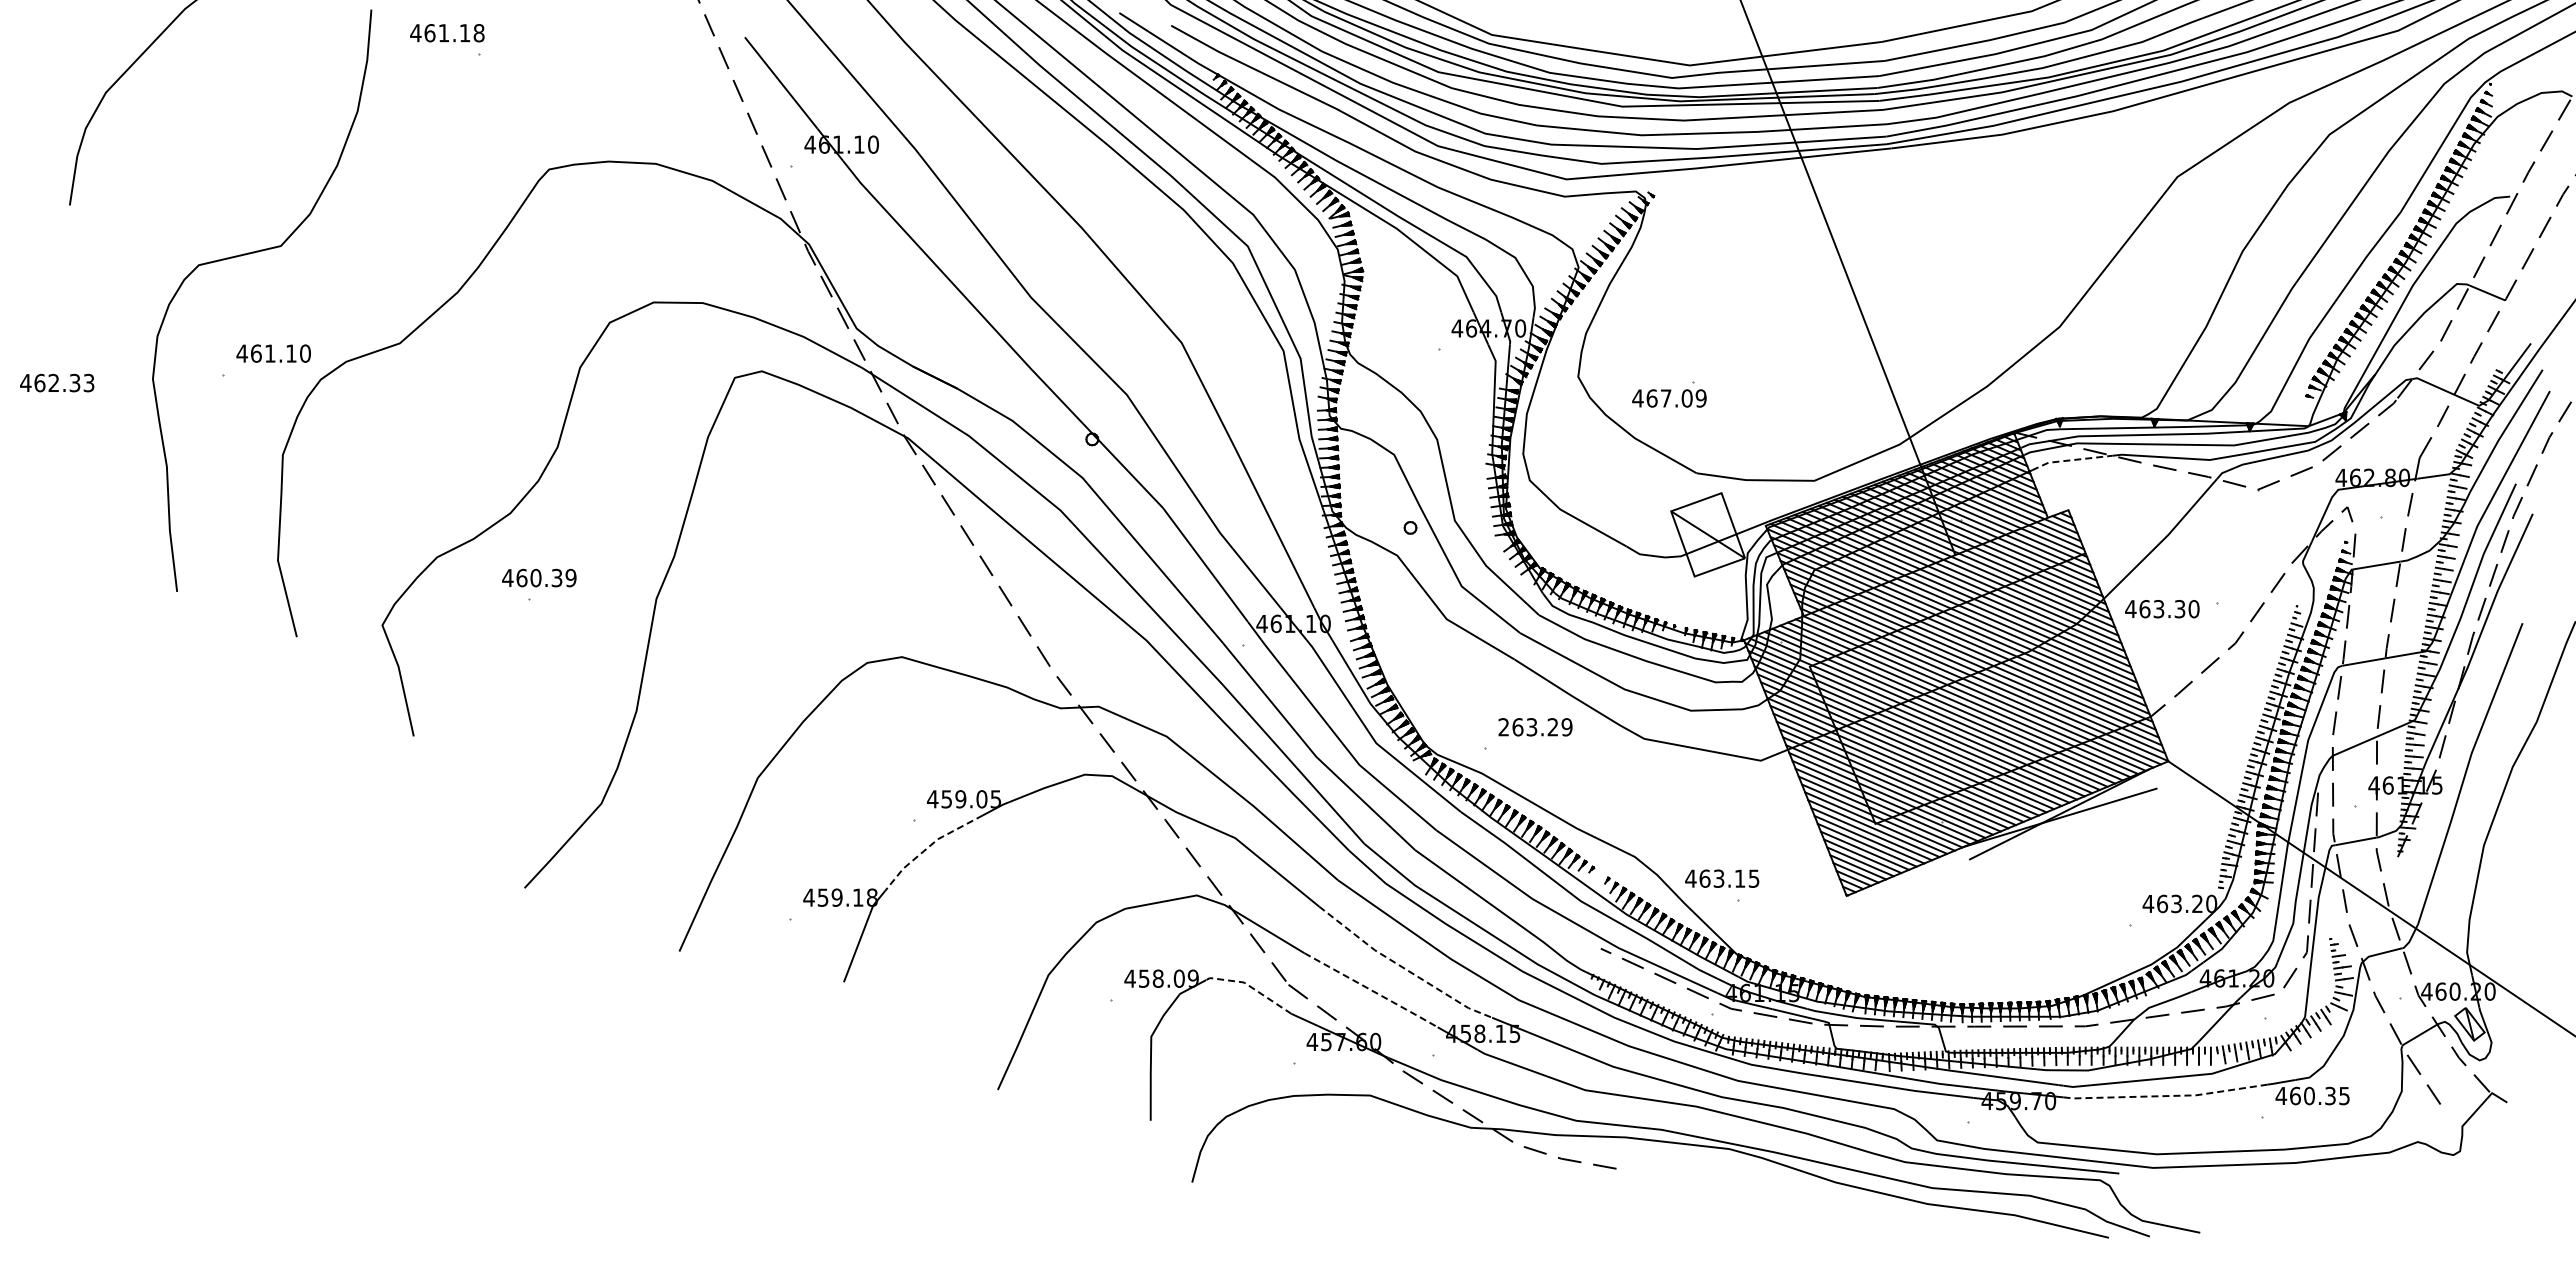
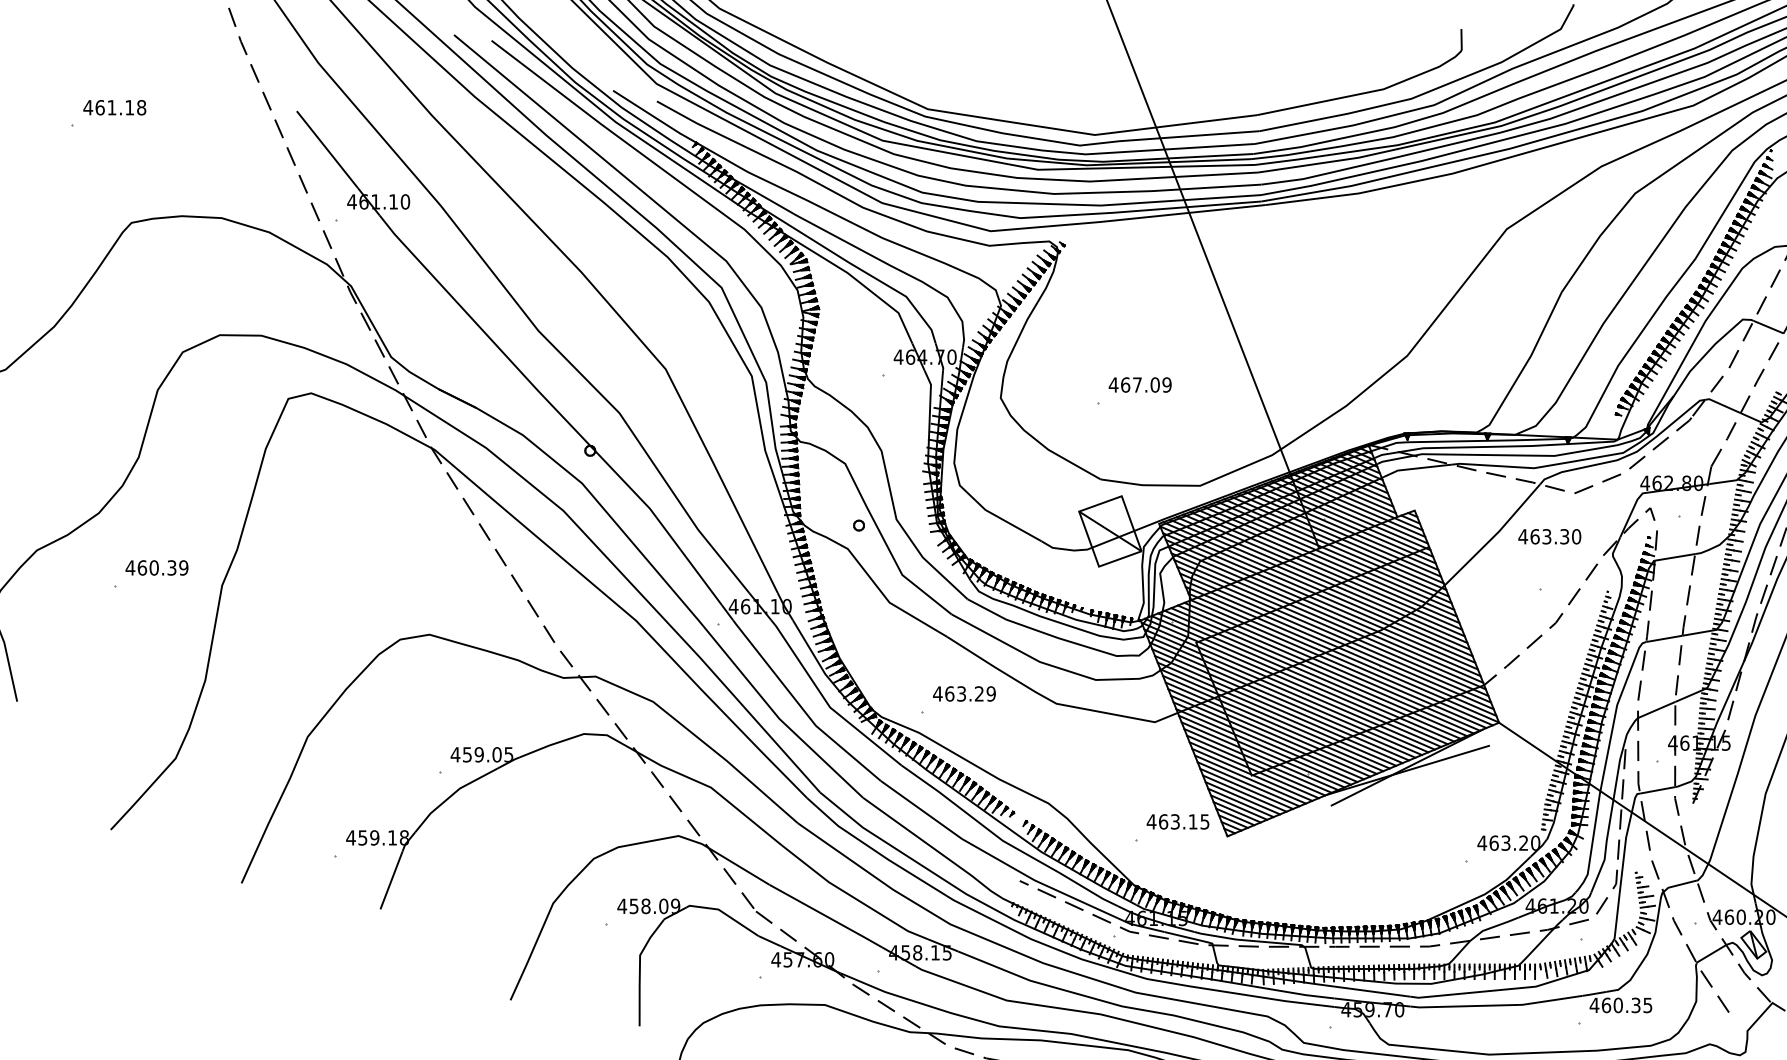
text: (447, 33) -> (114, 108), moved
text: (1669, 398) -> (1140, 385), moved
line: (2071, 460) -> (1417, 468), dashed -> solid
text: (539, 577) -> (157, 567), moved
text: (2162, 609) -> (1549, 537), moved
text: (1503, 727) -> (937, 694), 263.29 -> 463.29
line: (928, 846) -> (451, 794), dashed -> solid
text: (1722, 878) -> (1178, 821), moved
line: (1402, 967) -> (852, 896), dashed -> solid
line: (1249, 986) -> (723, 912), dashed -> solid
line: (1371, 990) -> (826, 916), dashed -> solid
line: (2166, 1096) -> (1497, 1005), dashed -> solid

